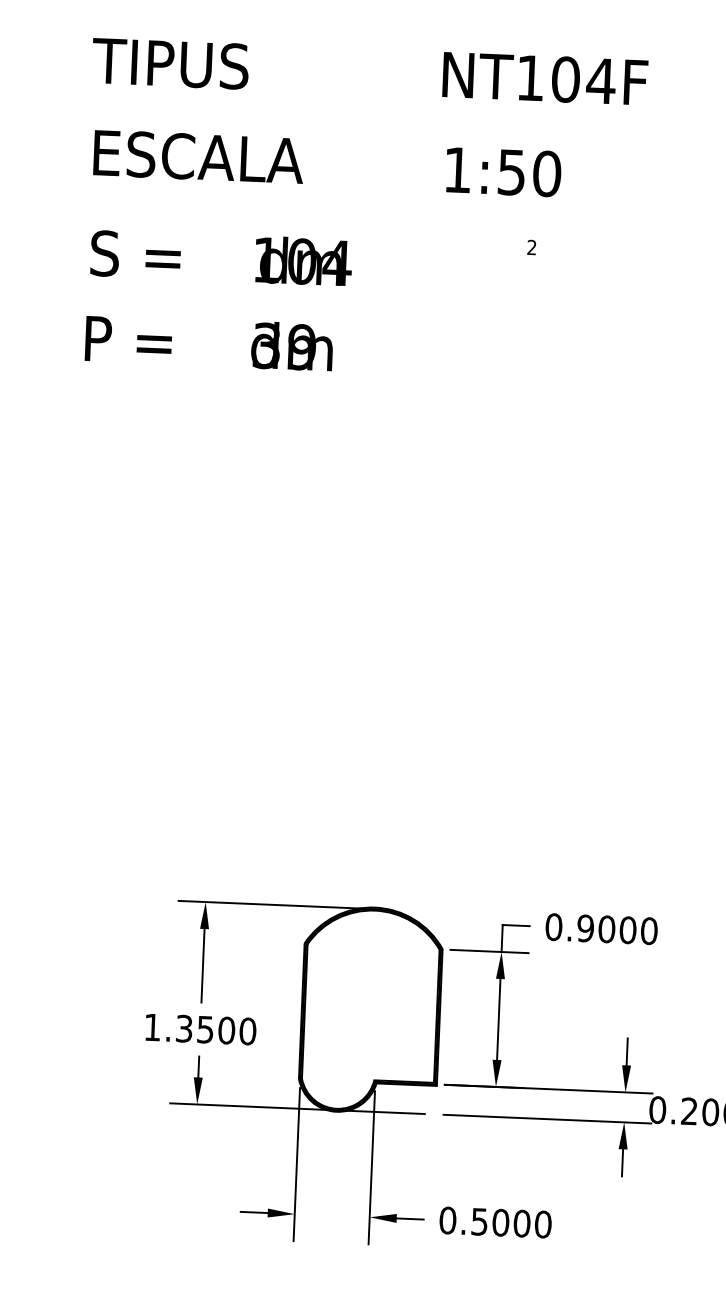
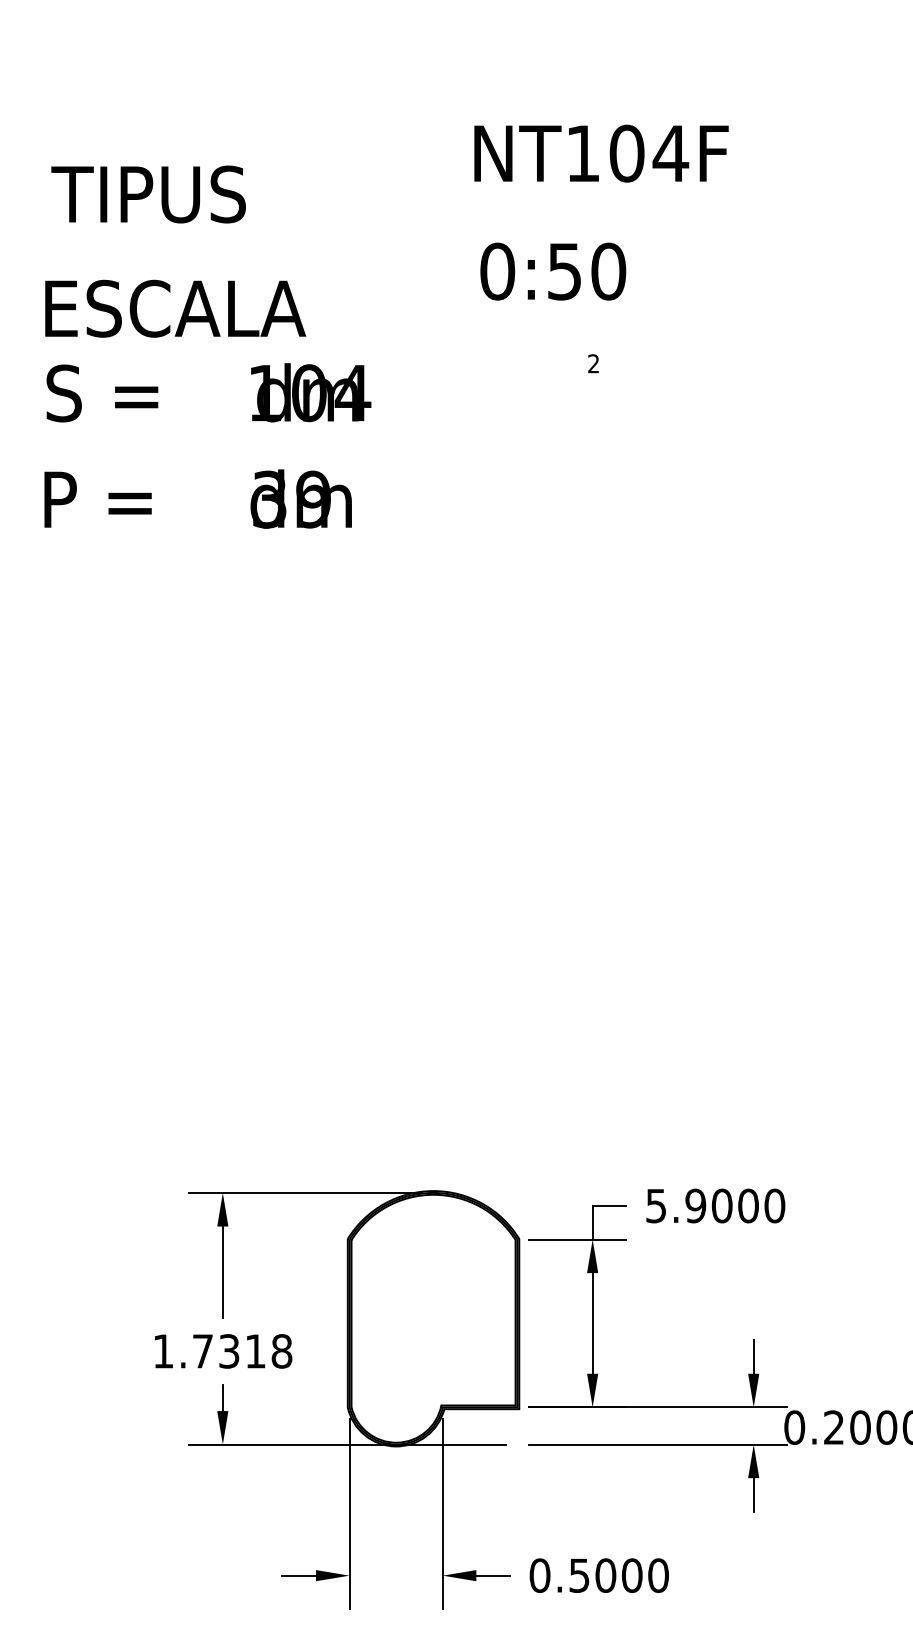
text: (170, 63) -> (148, 194), moved
text: (198, 156) -> (175, 308), moved
text: (457, 170) -> (497, 271), 1:50 -> 0:50
text: (554, 926) -> (656, 1205), 0.9000 -> 5.9000
text: (216, 1030) -> (242, 1351), 1.3500 -> 1.7318

